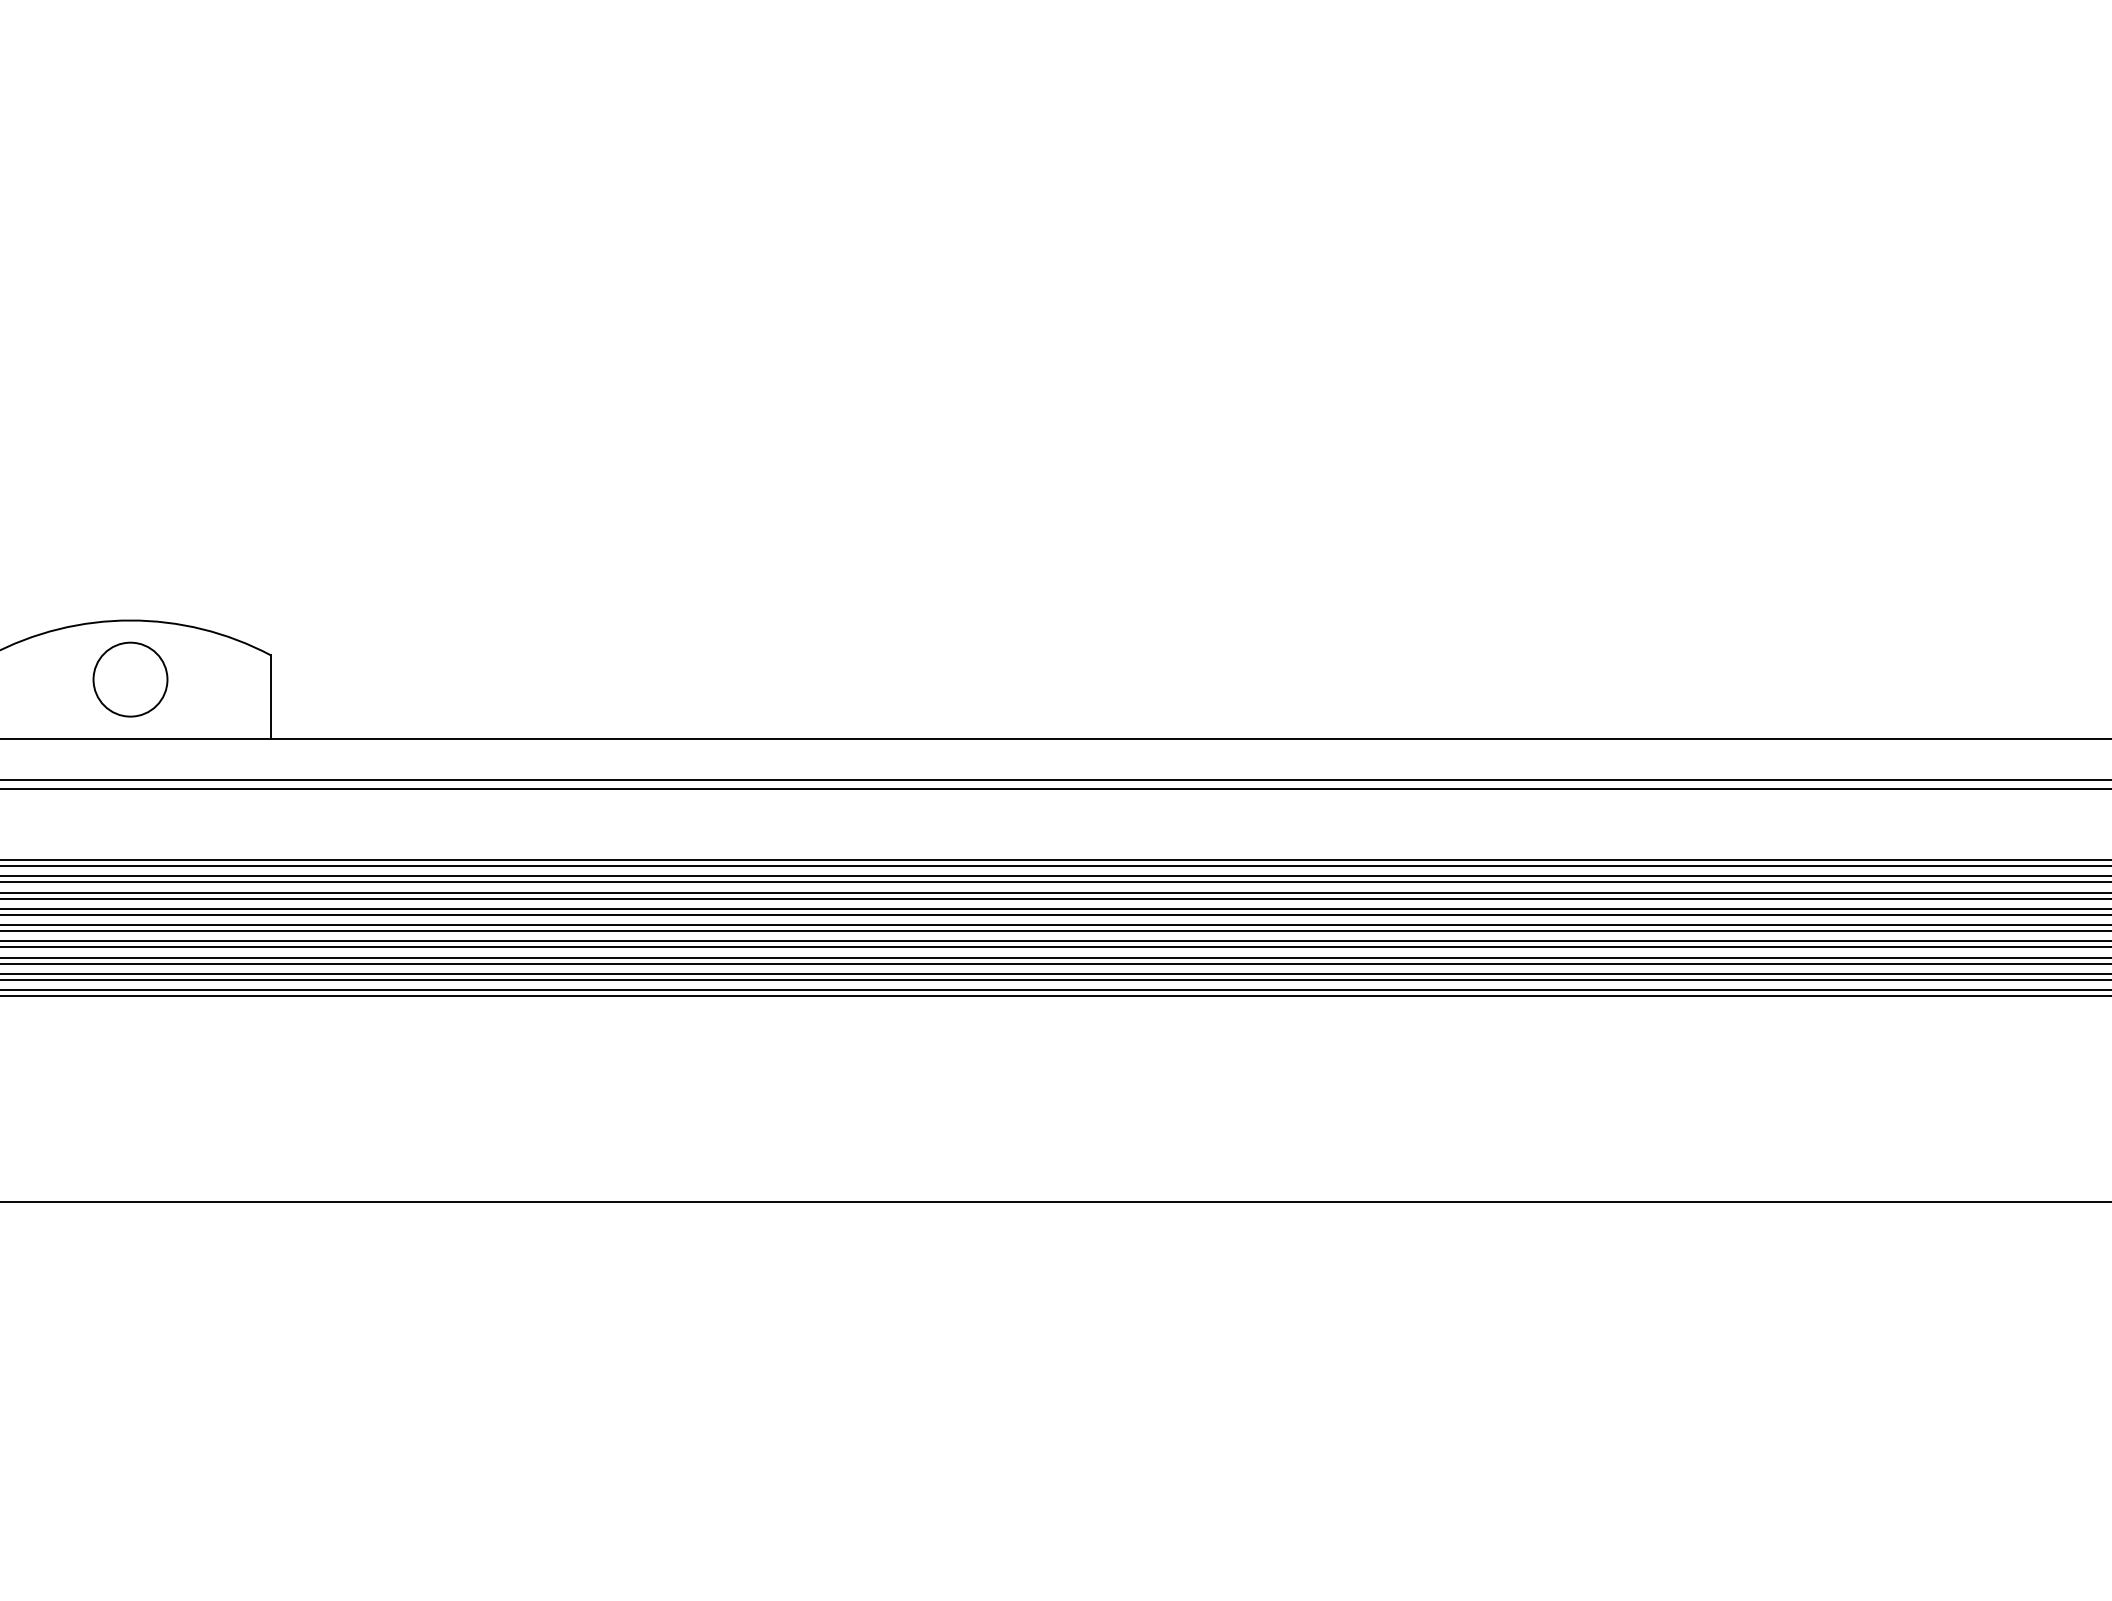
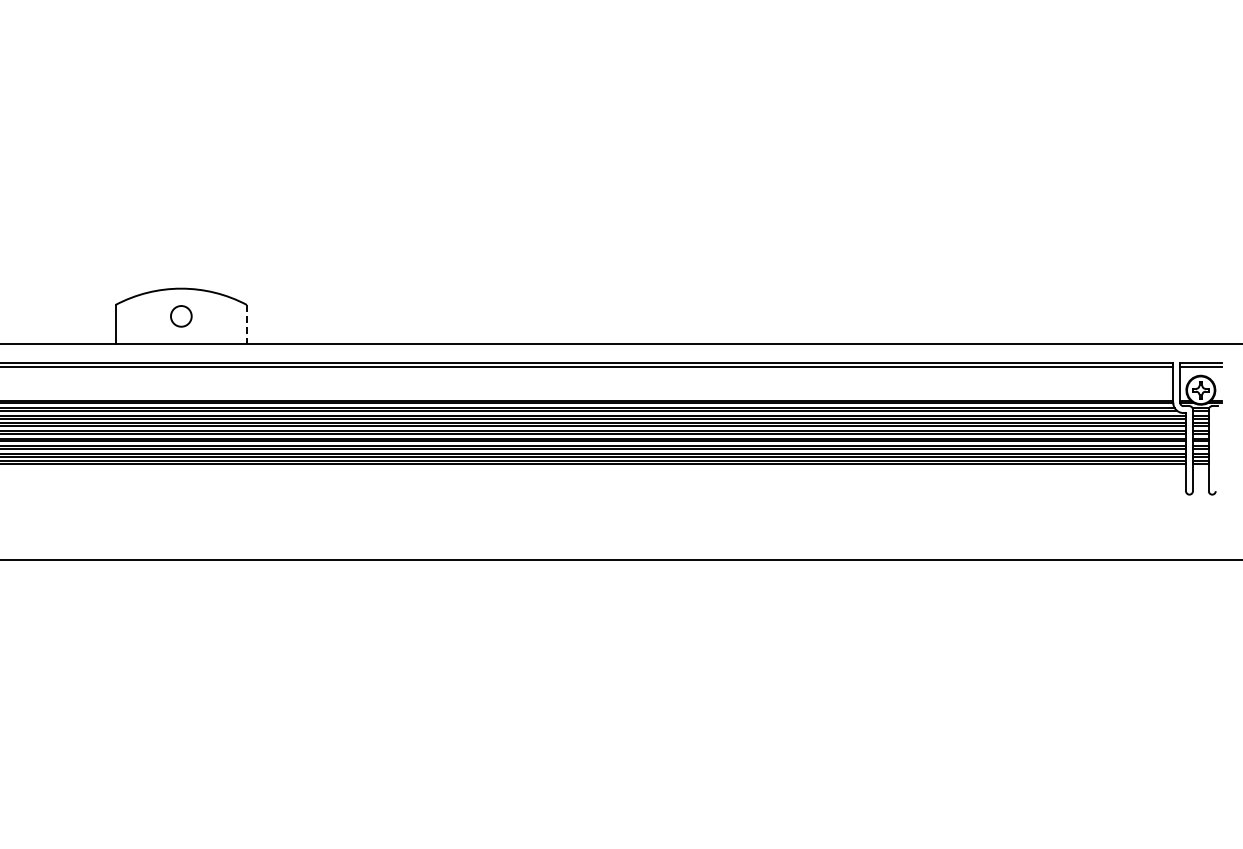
circle: (130, 680) -> (181, 316), size x0.6
line: (270, 697) -> (246, 324), solid -> dashed

